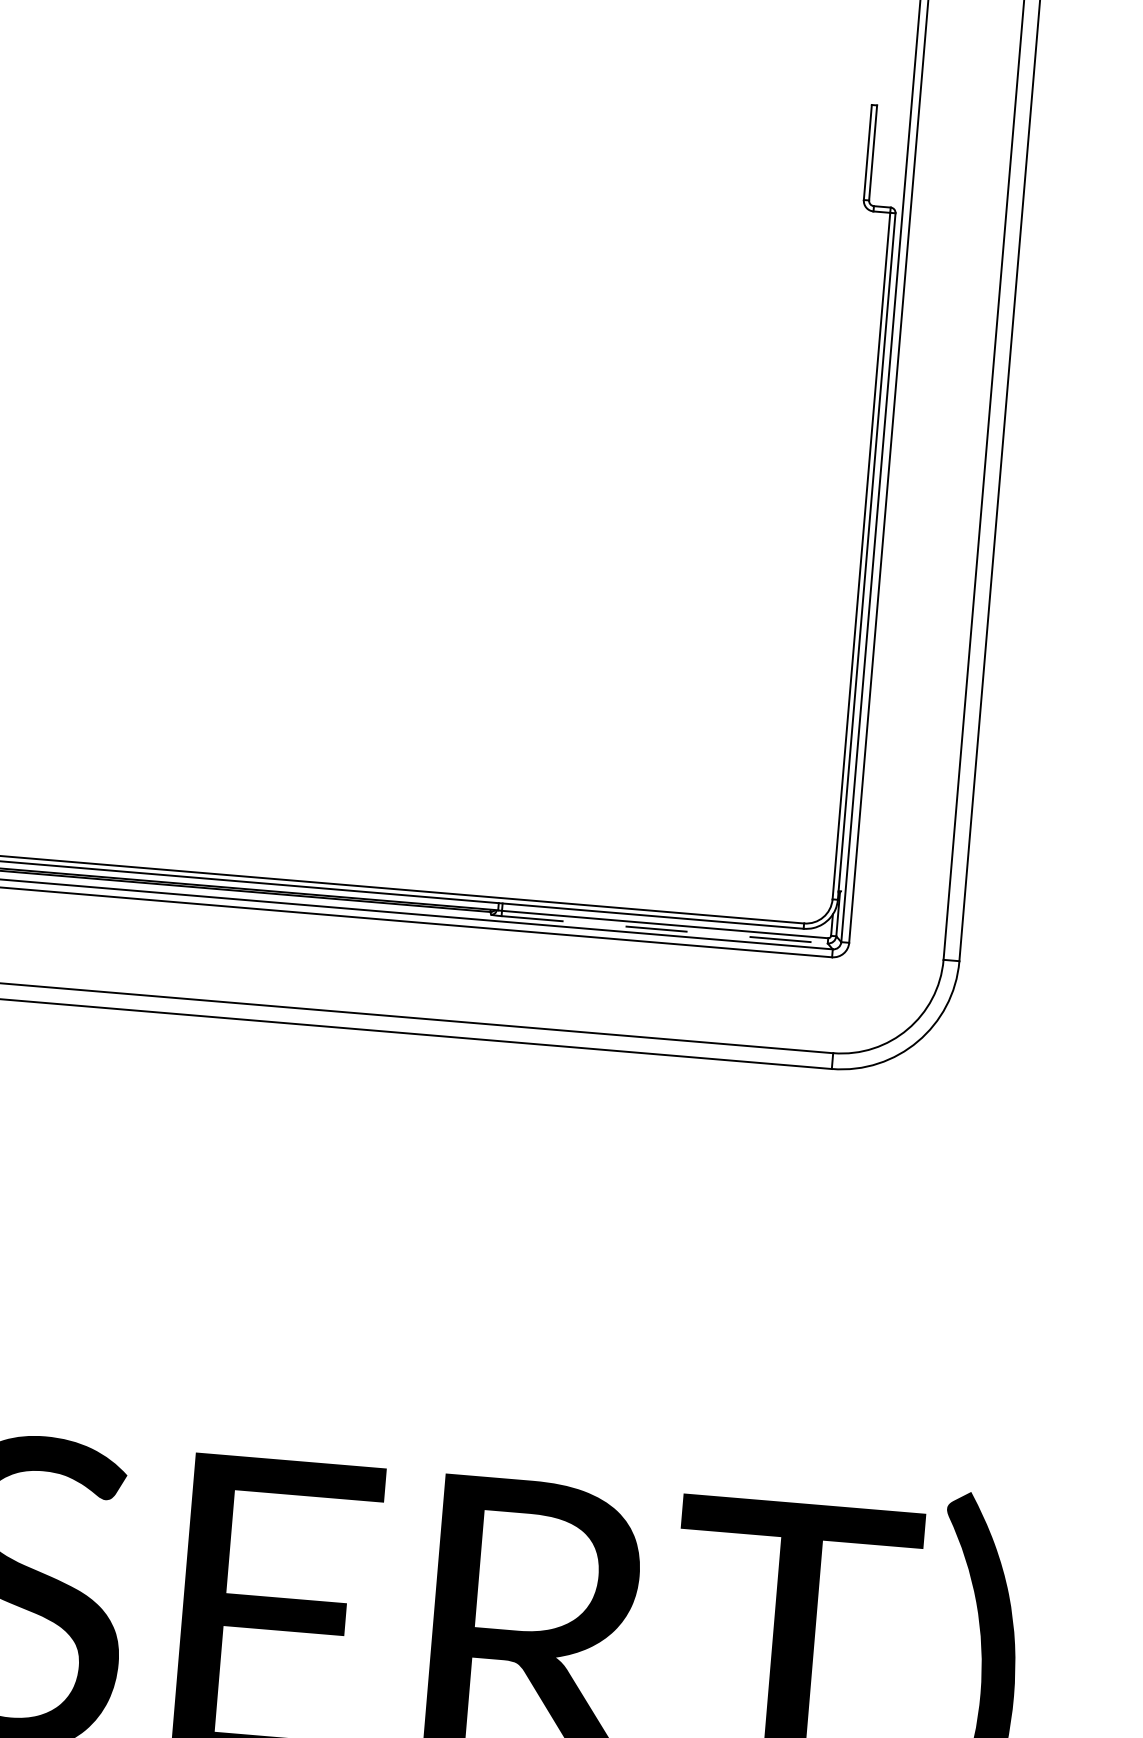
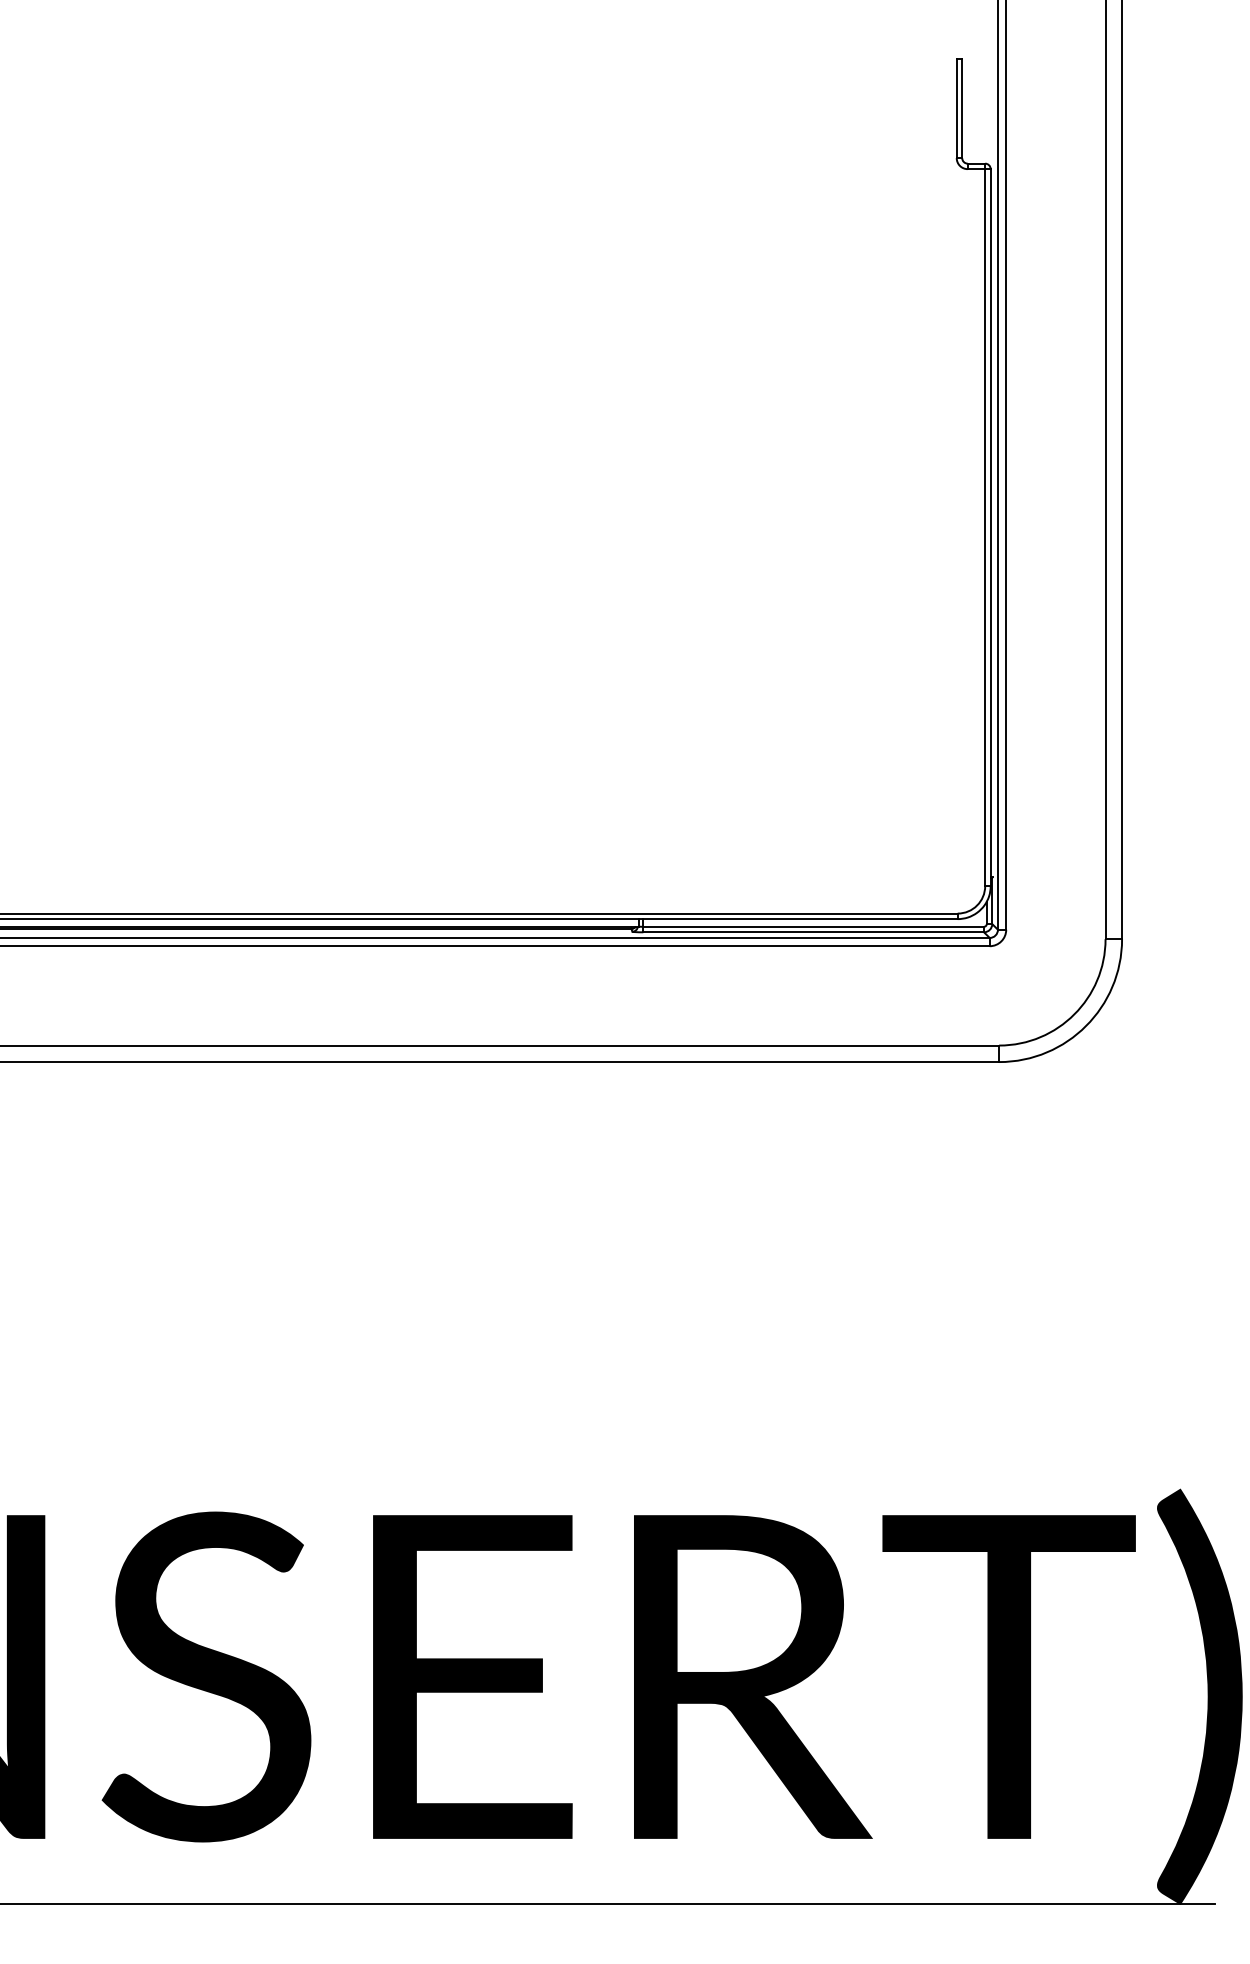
line: (665, 930) -> (814, 932), dashed -> solid

